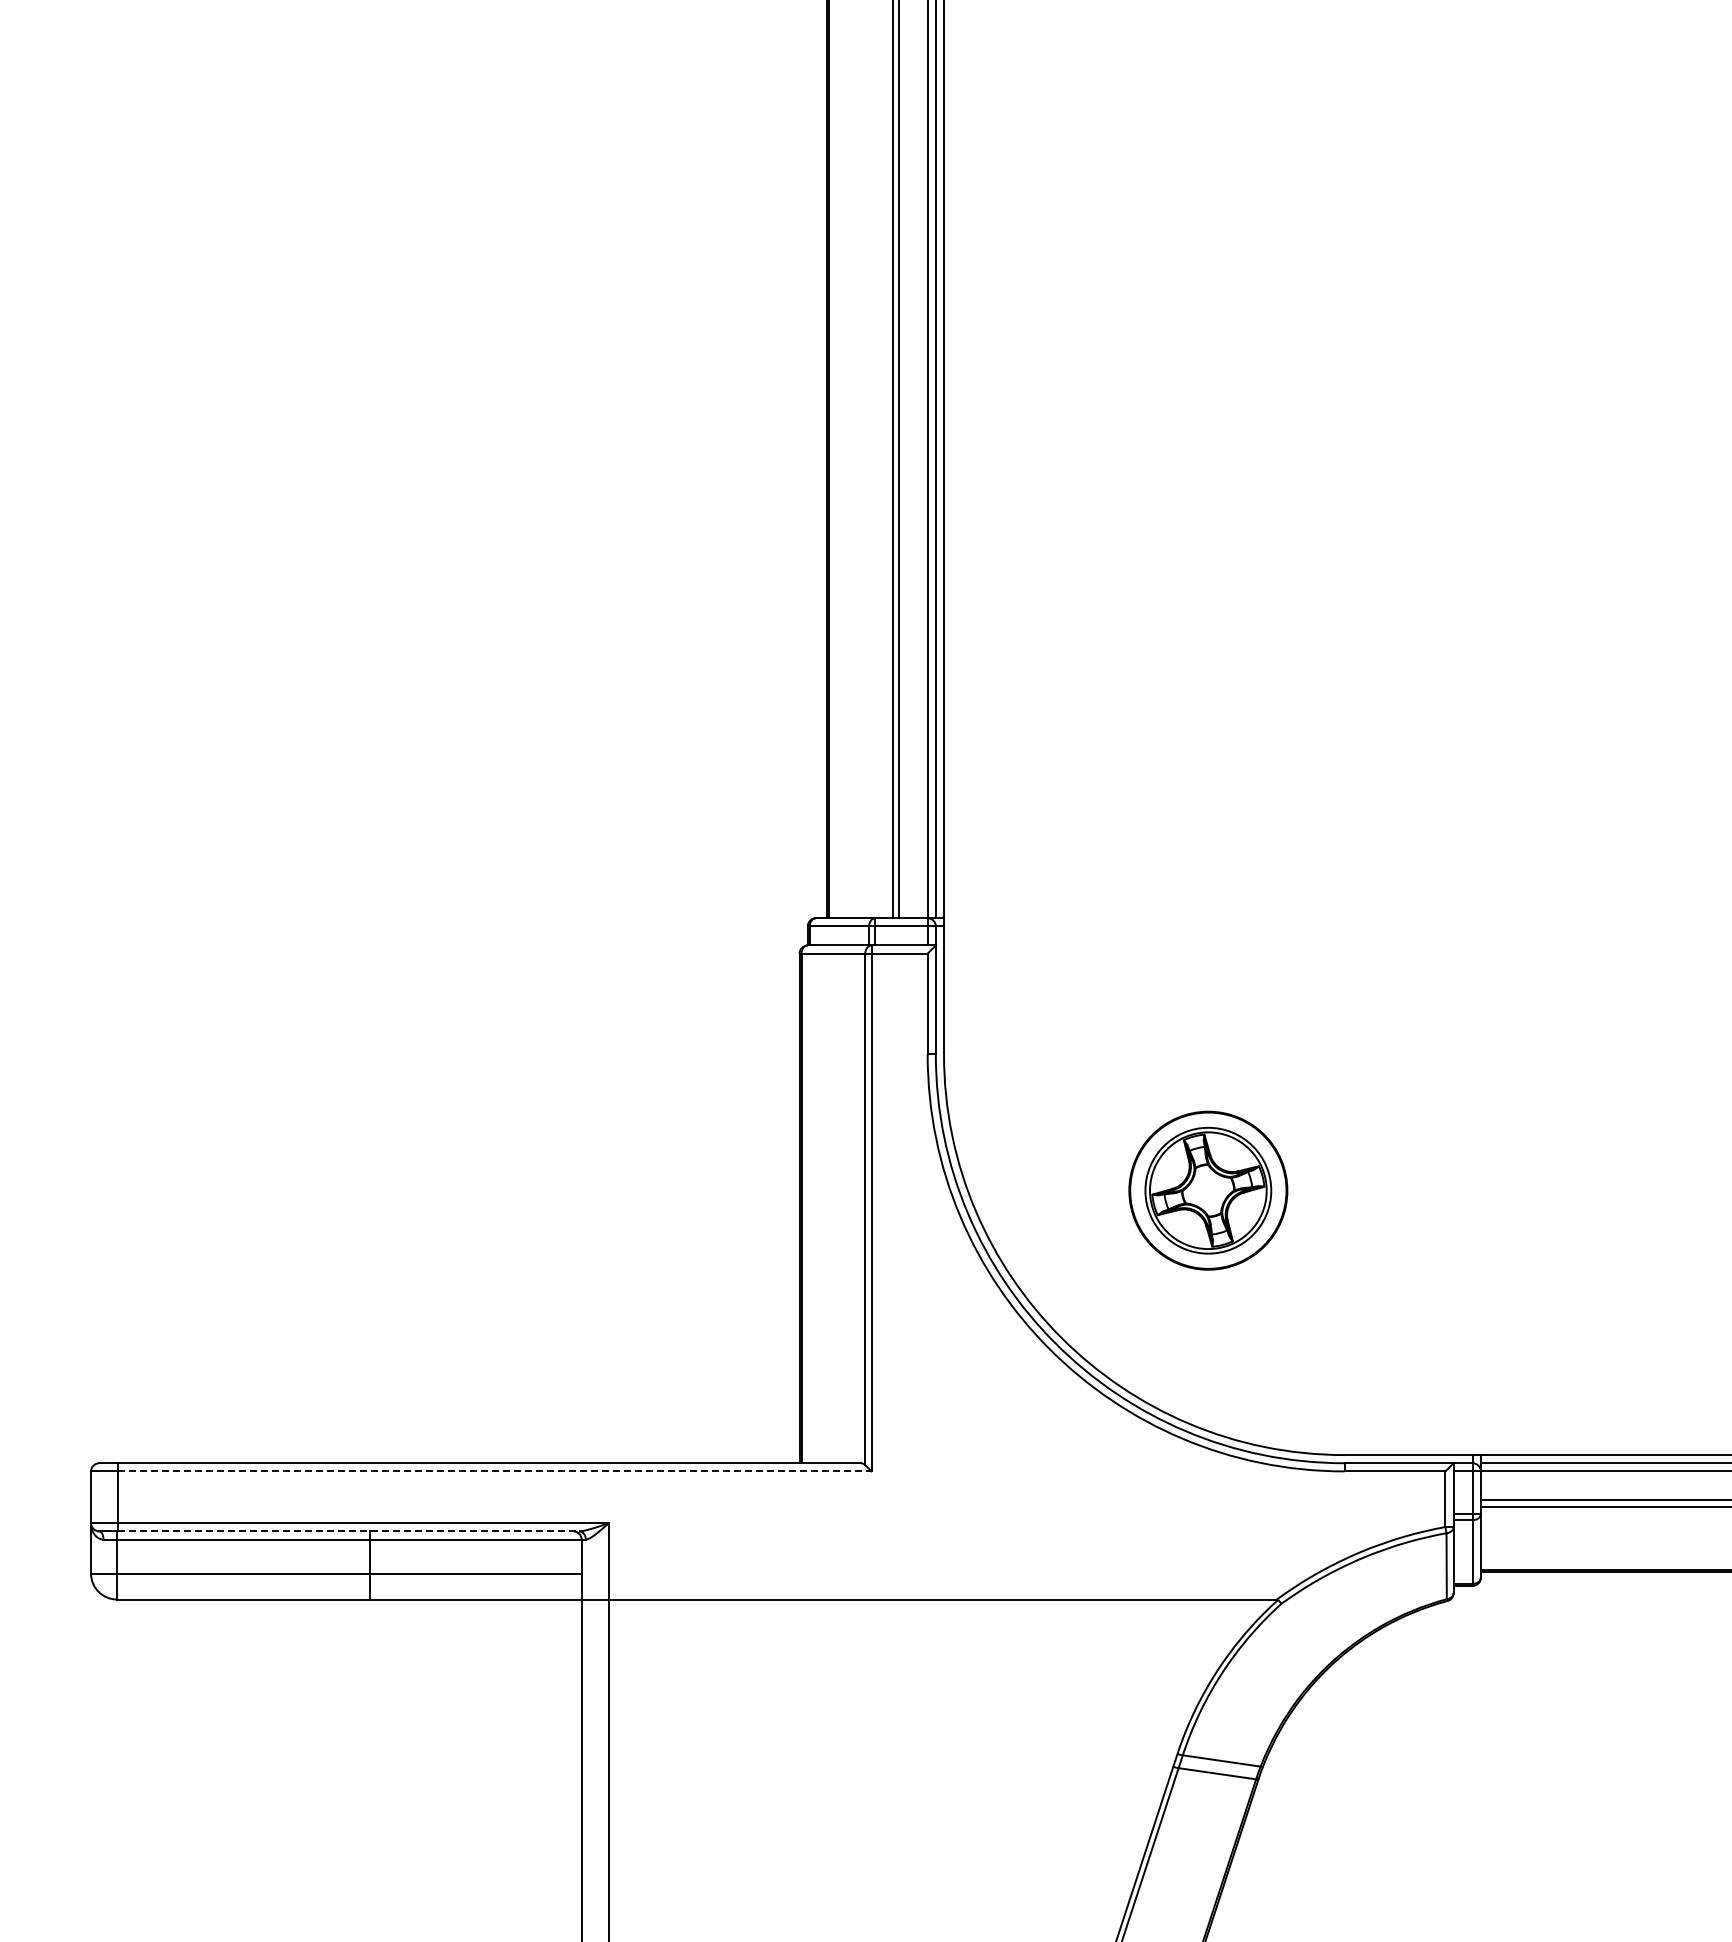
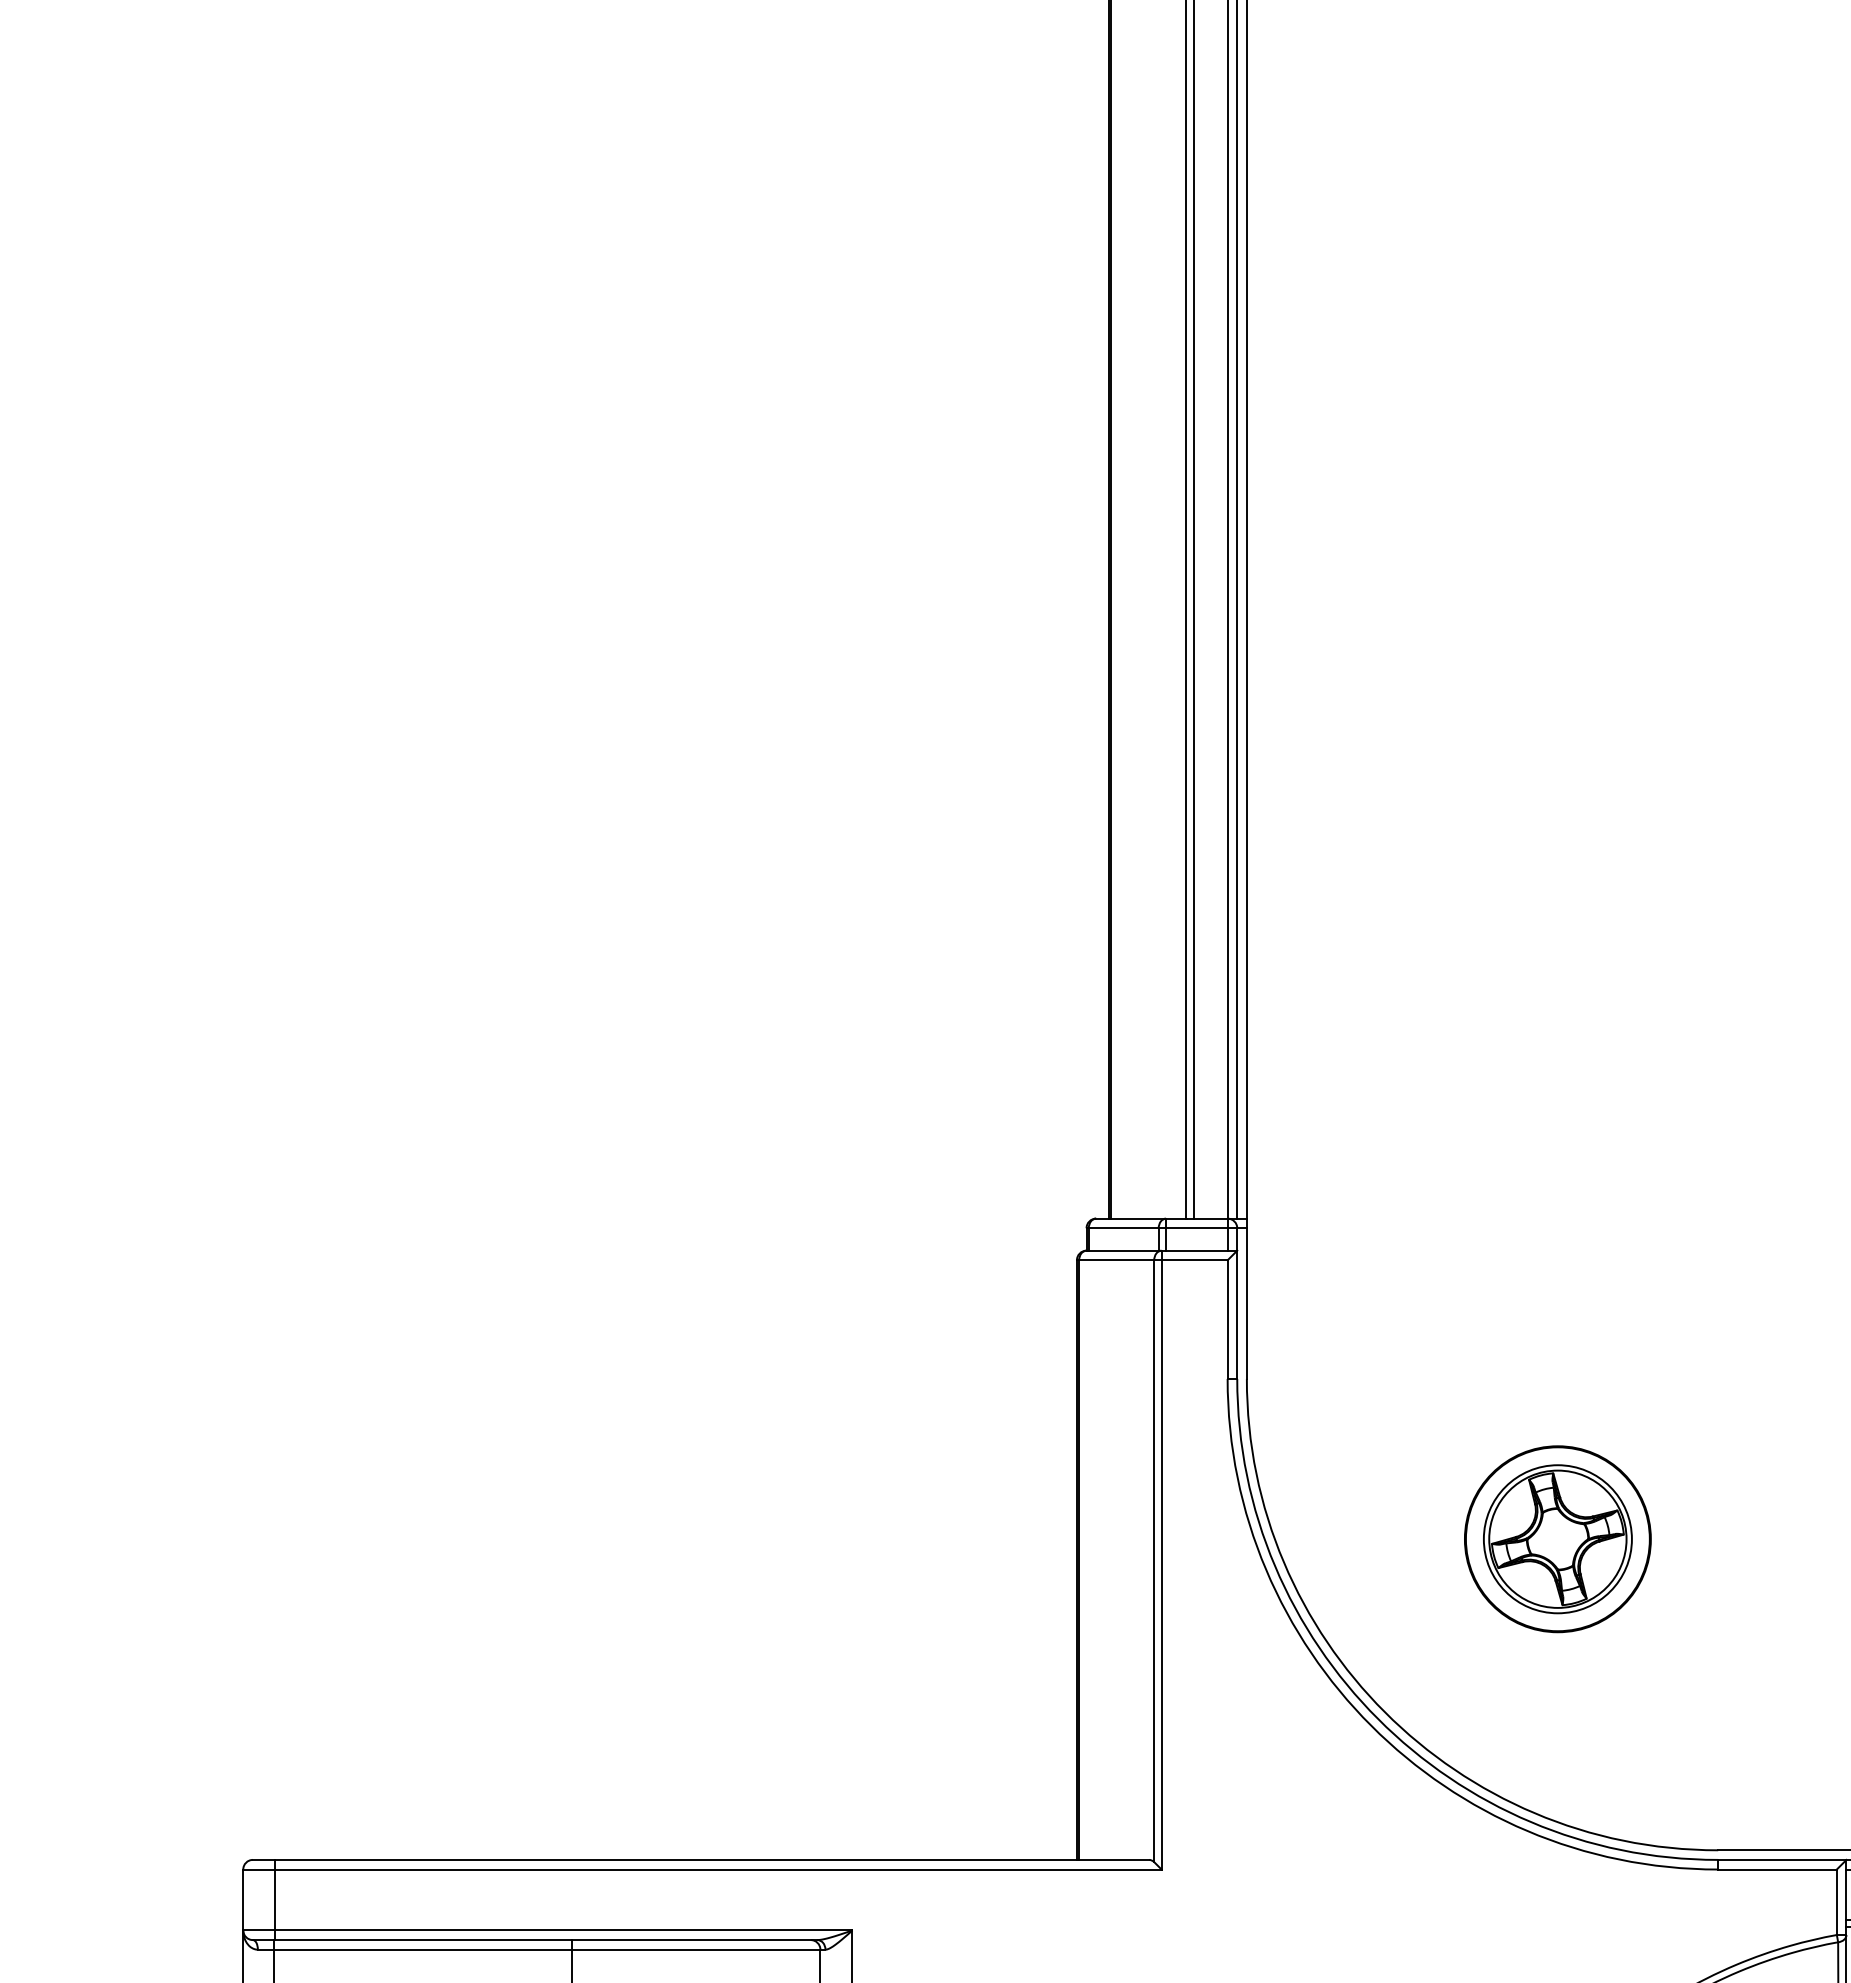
line: (494, 1471) -> (717, 1869), dashed -> solid
line: (349, 1531) -> (547, 1940), dashed -> solid

